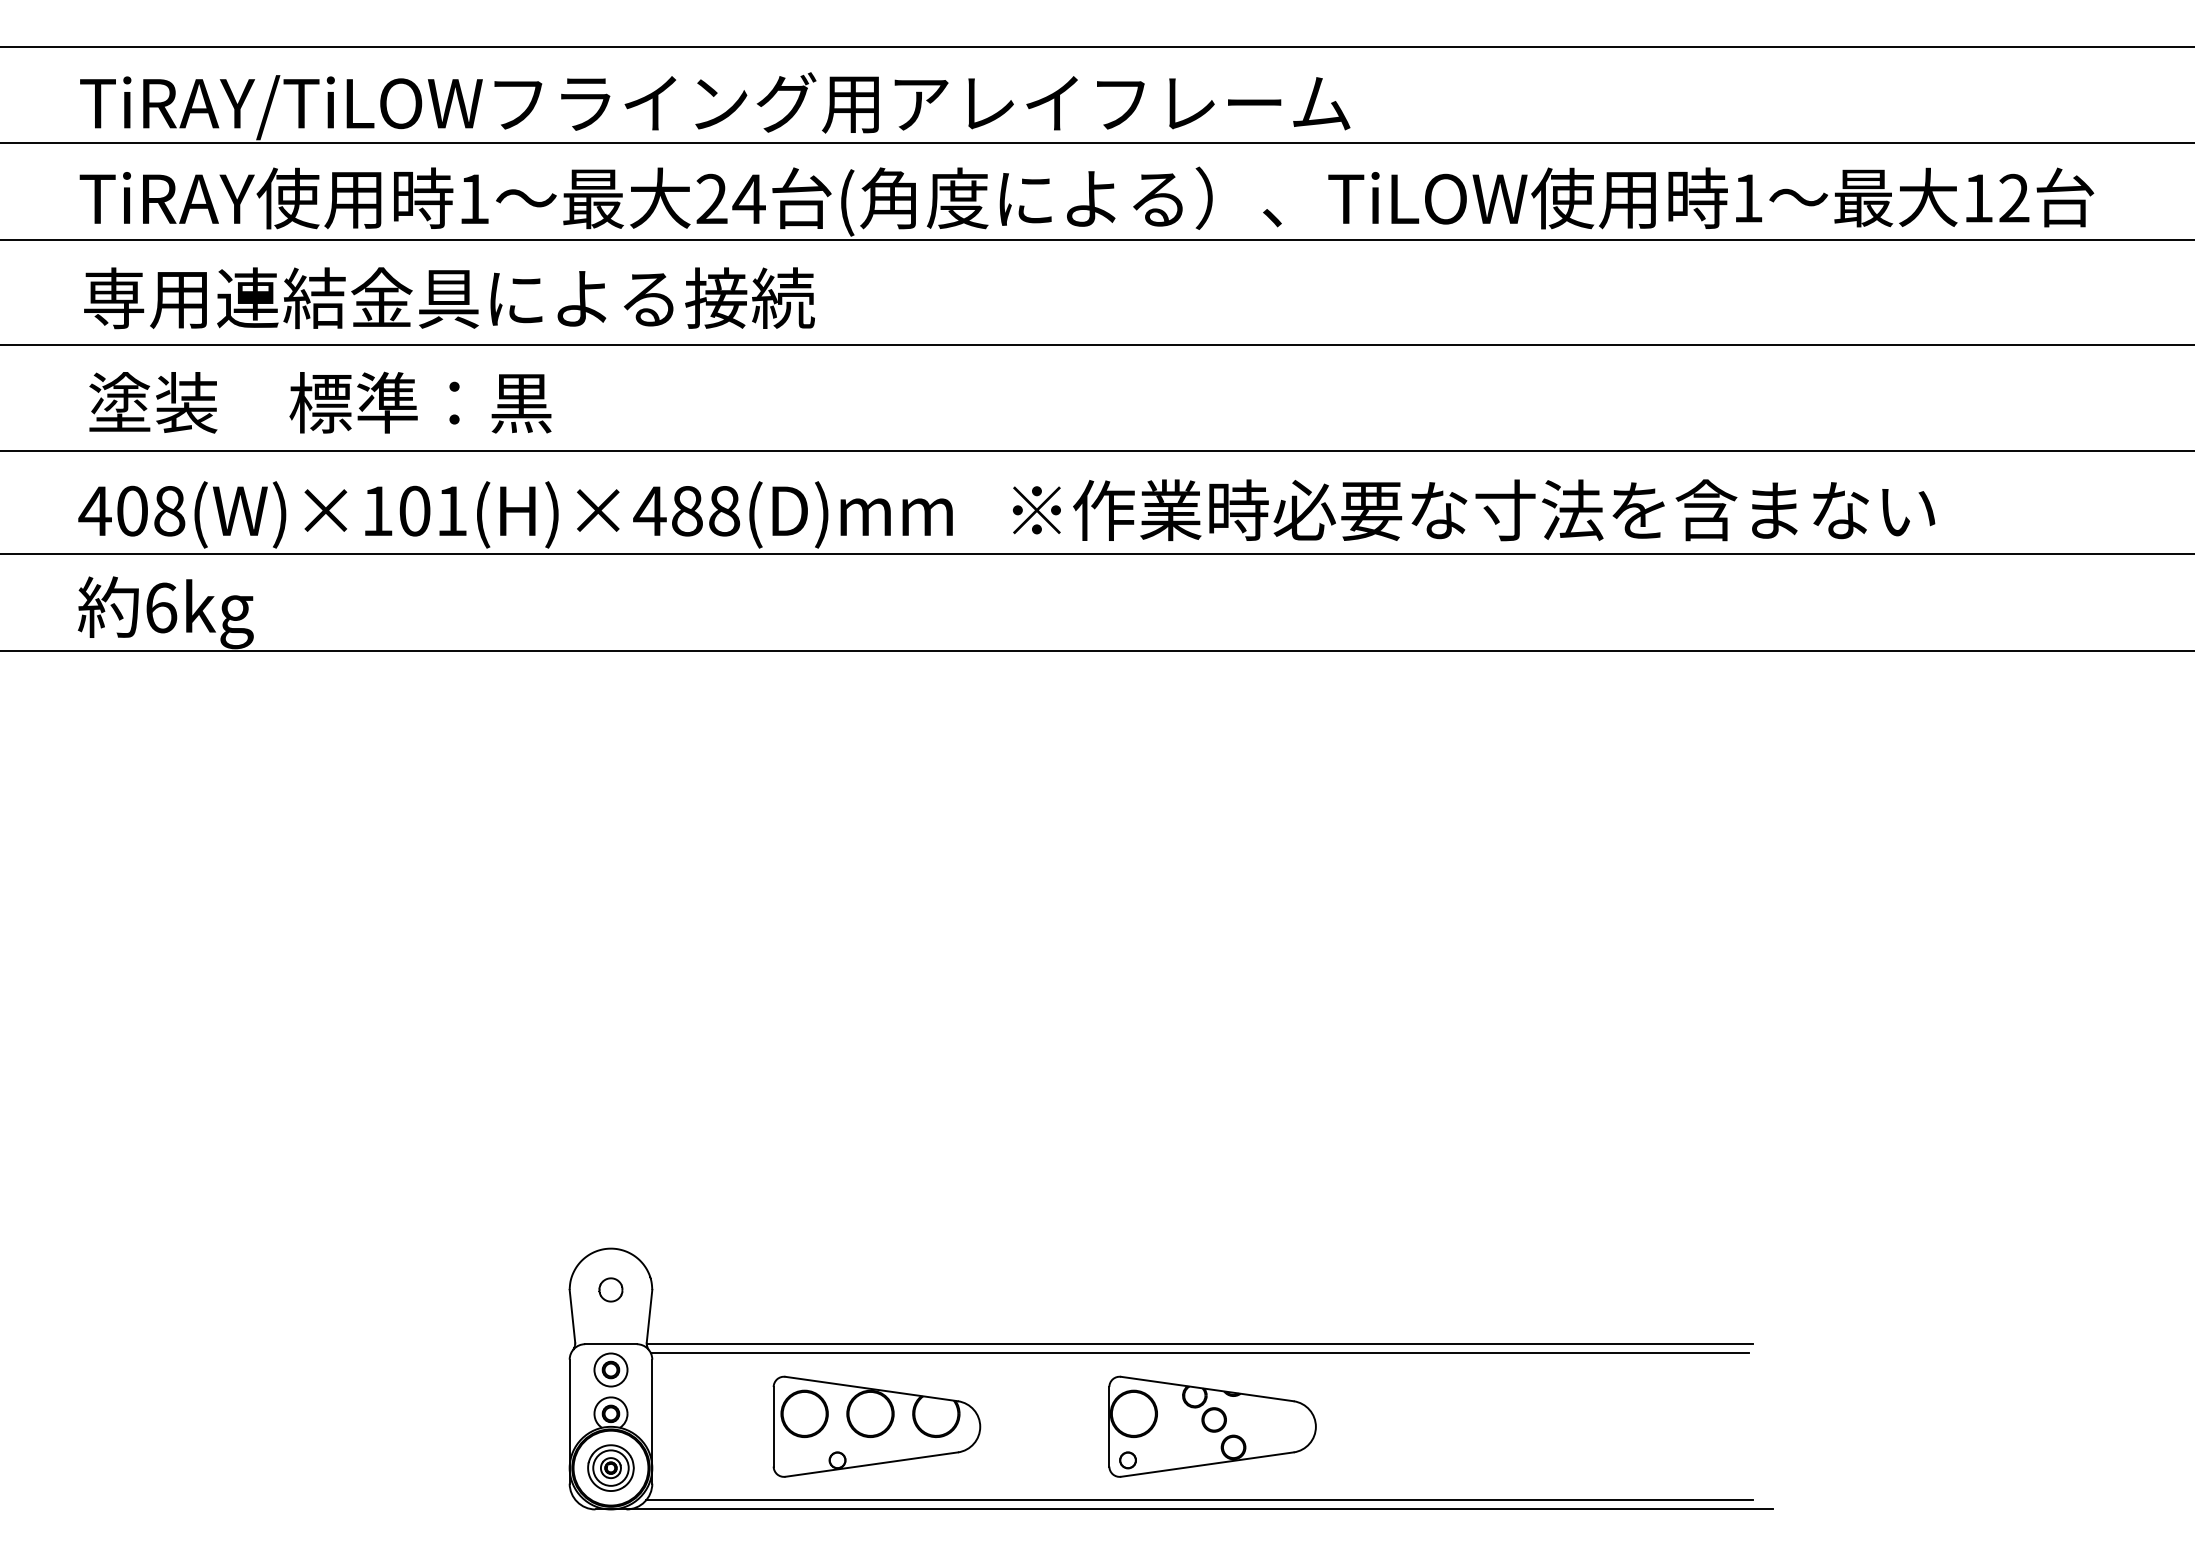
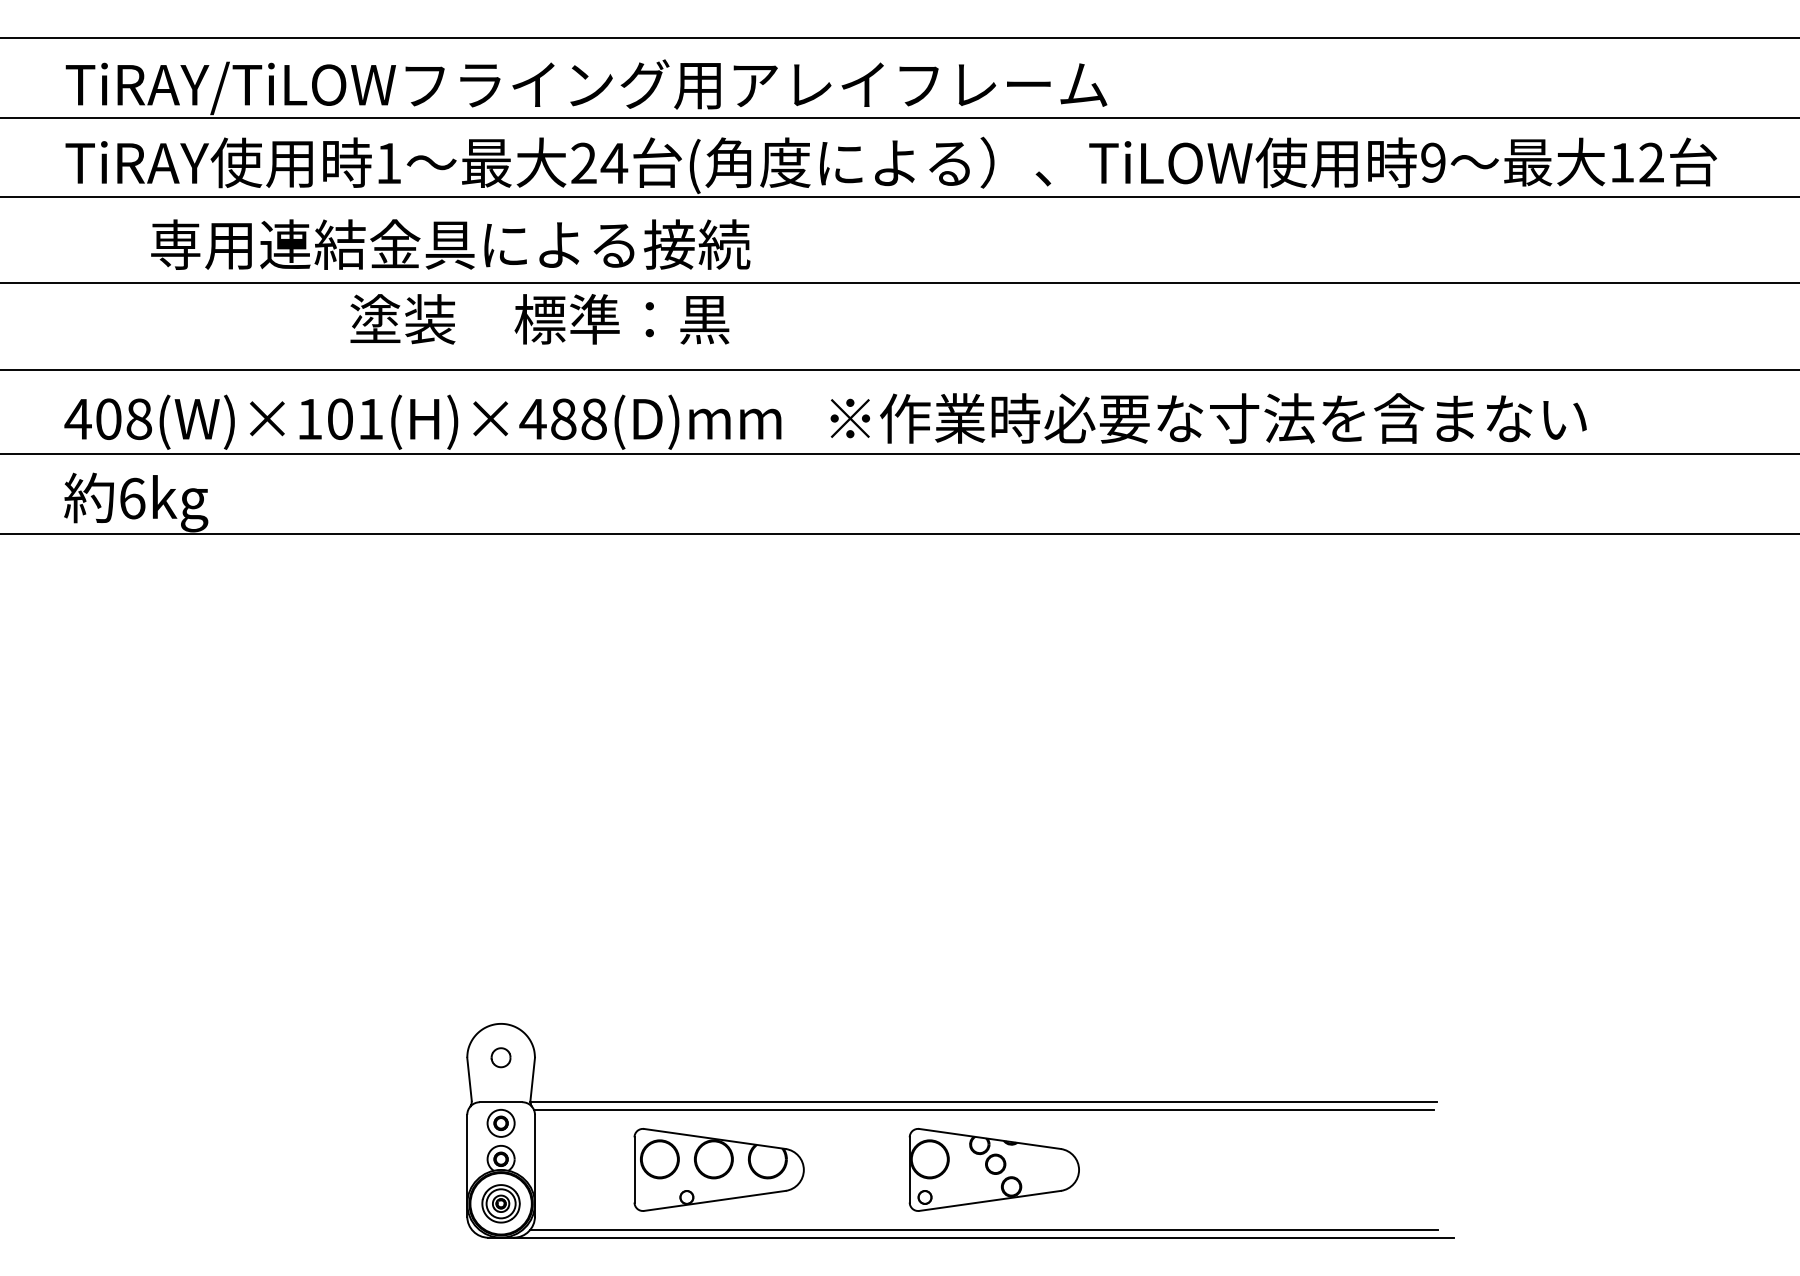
text: (1748, 198) -> (1433, 162), 1 -> 9
text: (449, 298) -> (450, 244), moved
text: (319, 402) -> (539, 319), moved

